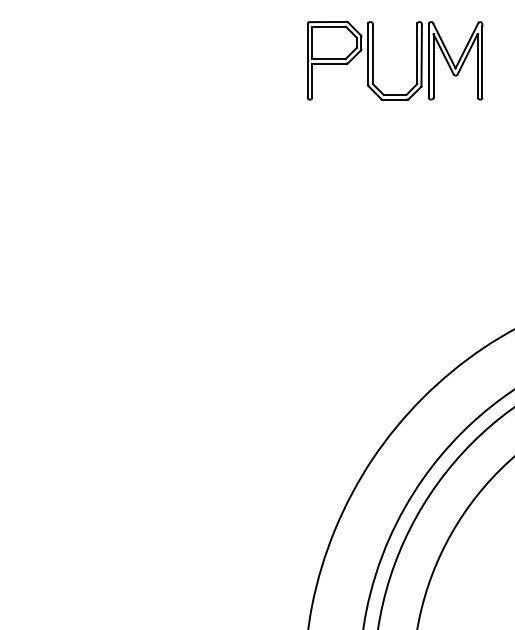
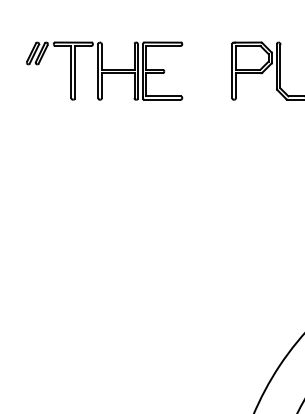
part: (134, 60) -> (104, 70), added

